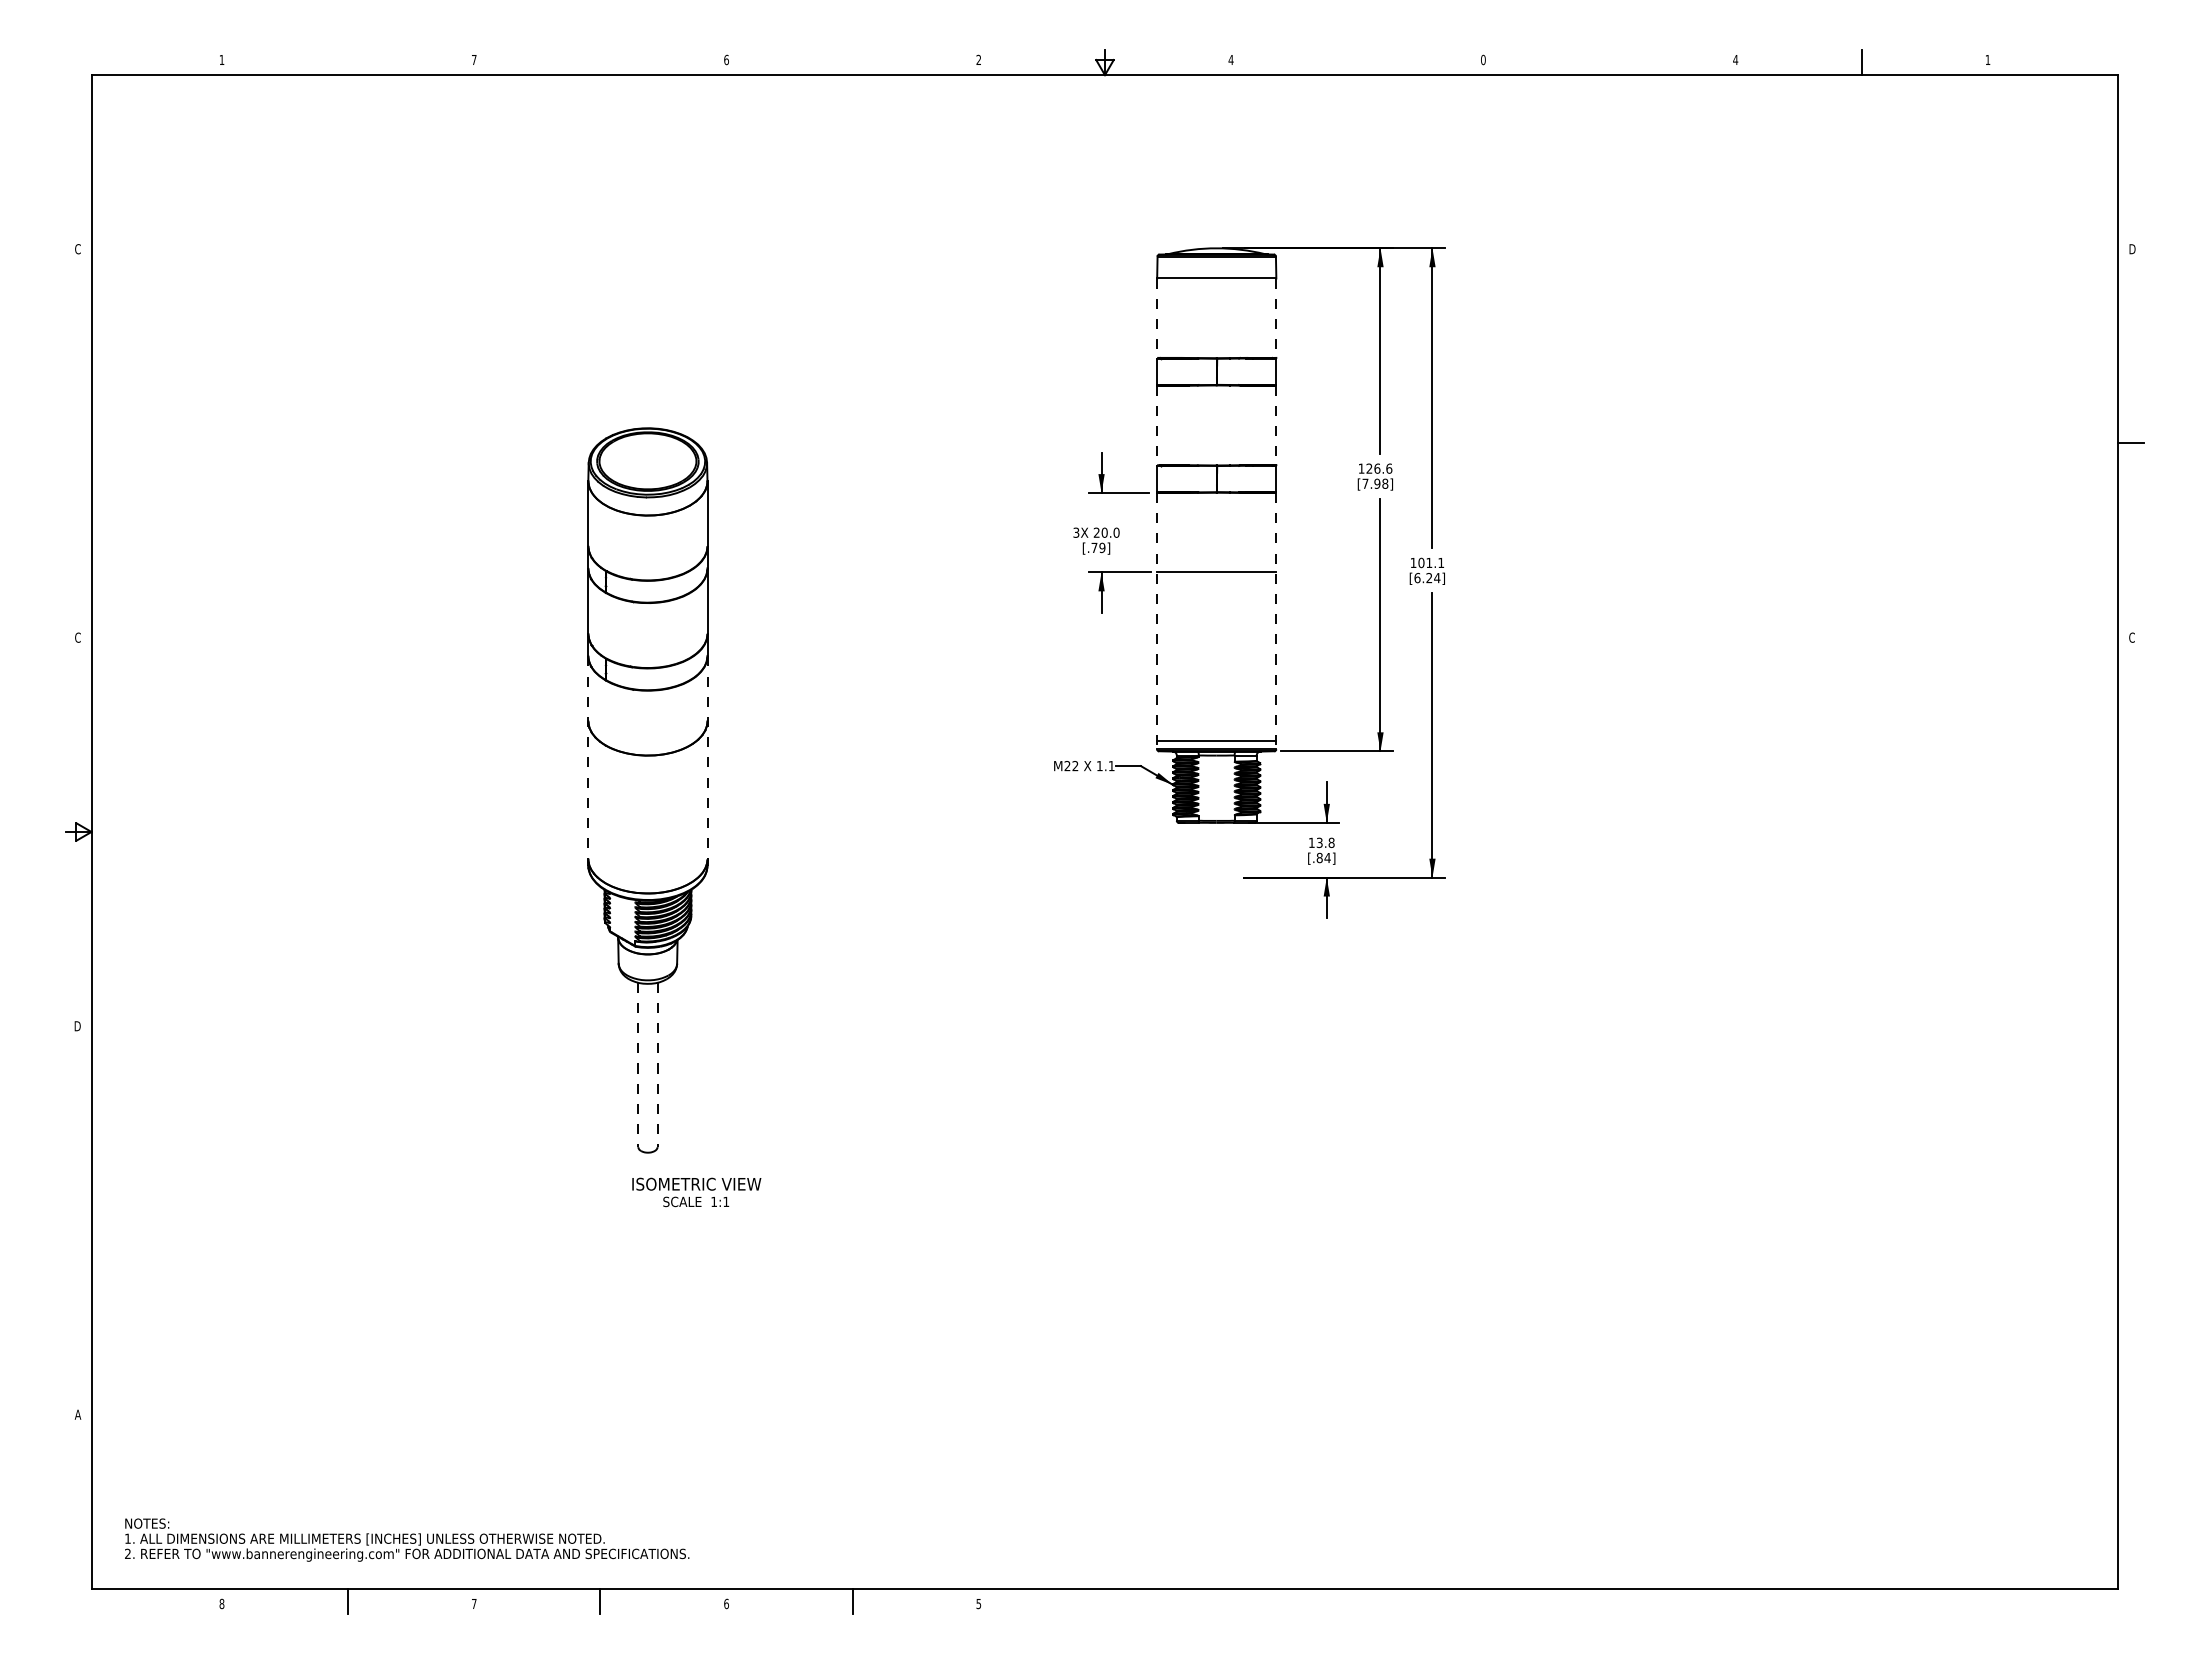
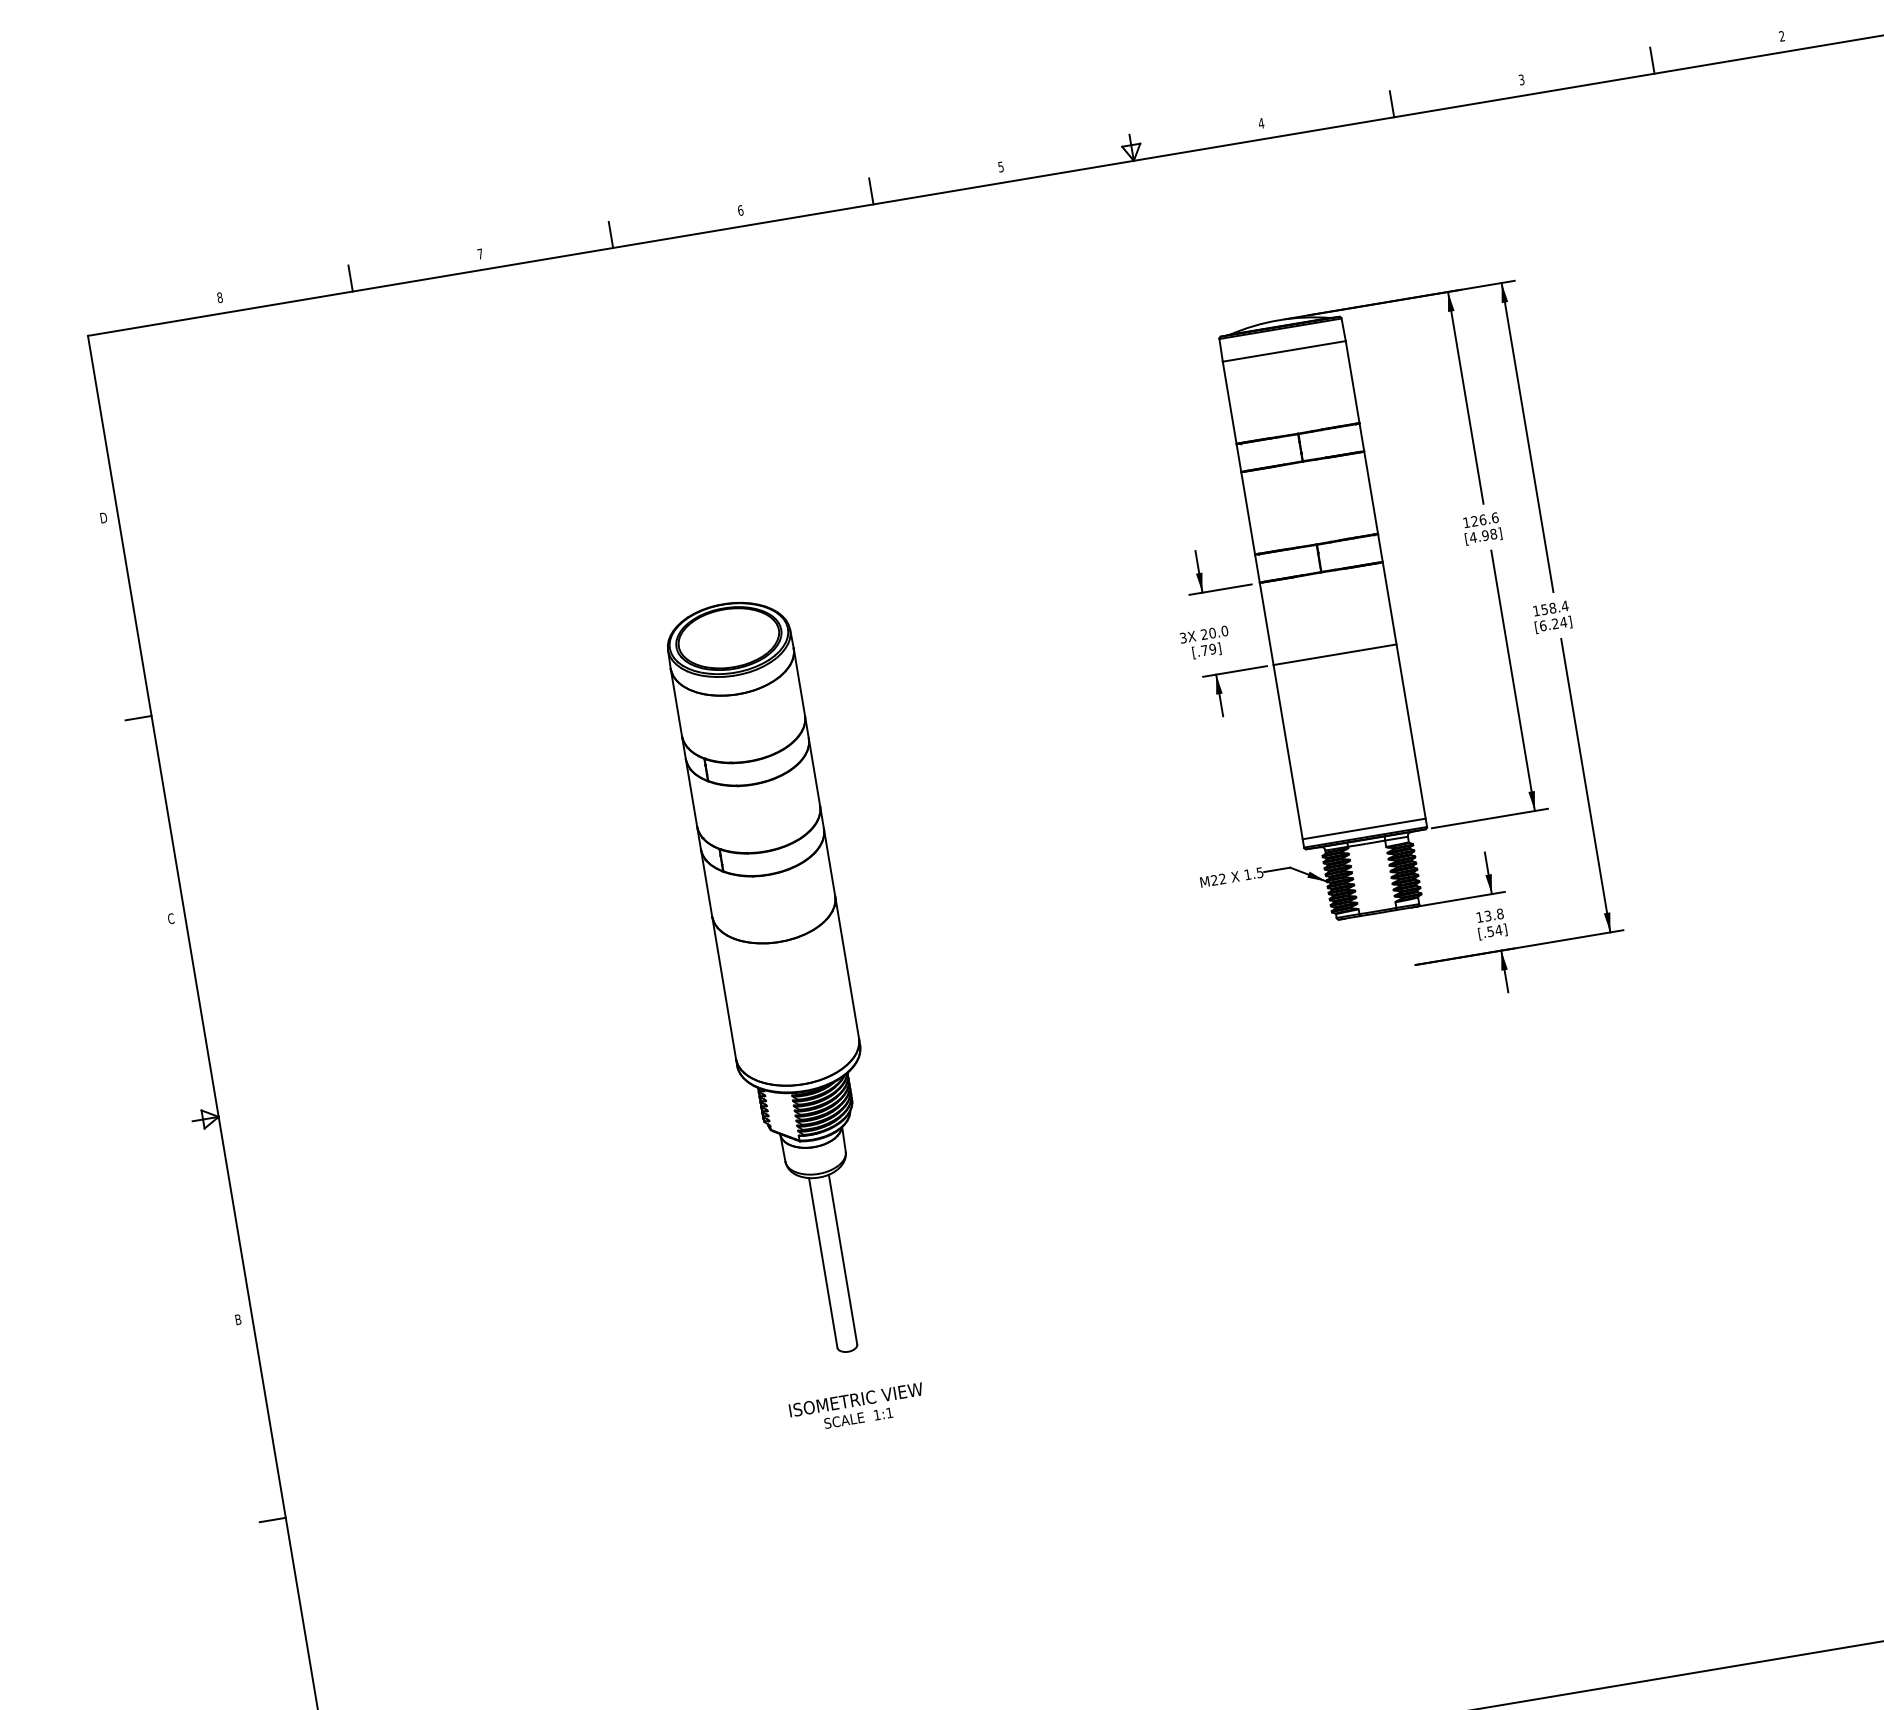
text: (221, 59) -> (219, 297), 1 -> 8
text: (978, 59) -> (1000, 166), 2 -> 5
text: (1483, 59) -> (1521, 79), 0 -> 3
text: (1735, 59) -> (1781, 35), 4 -> 2
line: (348, 62) -> (350, 278), added
line: (600, 62) -> (611, 234), added
line: (852, 62) -> (871, 191), added
line: (1357, 62) -> (1392, 104), added
line: (1609, 62) -> (1652, 60), added
text: (77, 249) -> (103, 518), C -> D
line: (1157, 318) -> (1230, 402), dashed -> solid
line: (1276, 318) -> (1352, 382), dashed -> solid
line: (1157, 425) -> (1248, 513), dashed -> solid
line: (1276, 425) -> (1371, 492), dashed -> solid
line: (78, 443) -> (138, 718), added
text: (1365, 483) -> (1473, 537), [7.98] -> [4.98]
text: (1431, 562) -> (1554, 607), 101.1 -> 158.4
line: (1157, 621) -> (1282, 715), dashed -> solid
line: (1276, 621) -> (1405, 695), dashed -> solid
line: (588, 761) -> (719, 958), dashed -> solid
line: (707, 761) -> (842, 937), dashed -> solid
text: (1111, 766) -> (1259, 873), 1.1 -> 1.5
text: (1319, 857) -> (1490, 931), [.84] -> [.54]
text: (77, 1026) -> (237, 1320), D -> B
line: (638, 1065) -> (823, 1263), dashed -> solid
line: (657, 1065) -> (843, 1260), dashed -> solid
text: (696, 1192) -> (857, 1408), moved
line: (78, 1220) -> (272, 1520), added

